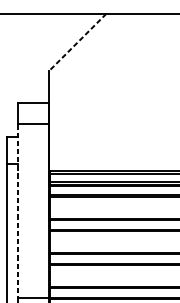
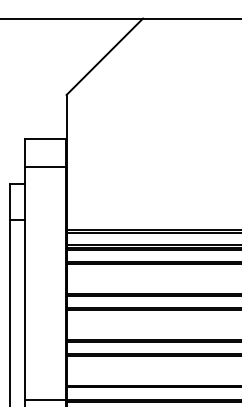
line: (77, 42) -> (104, 57), dashed -> solid
line: (18, 211) -> (24, 283), dashed -> solid

